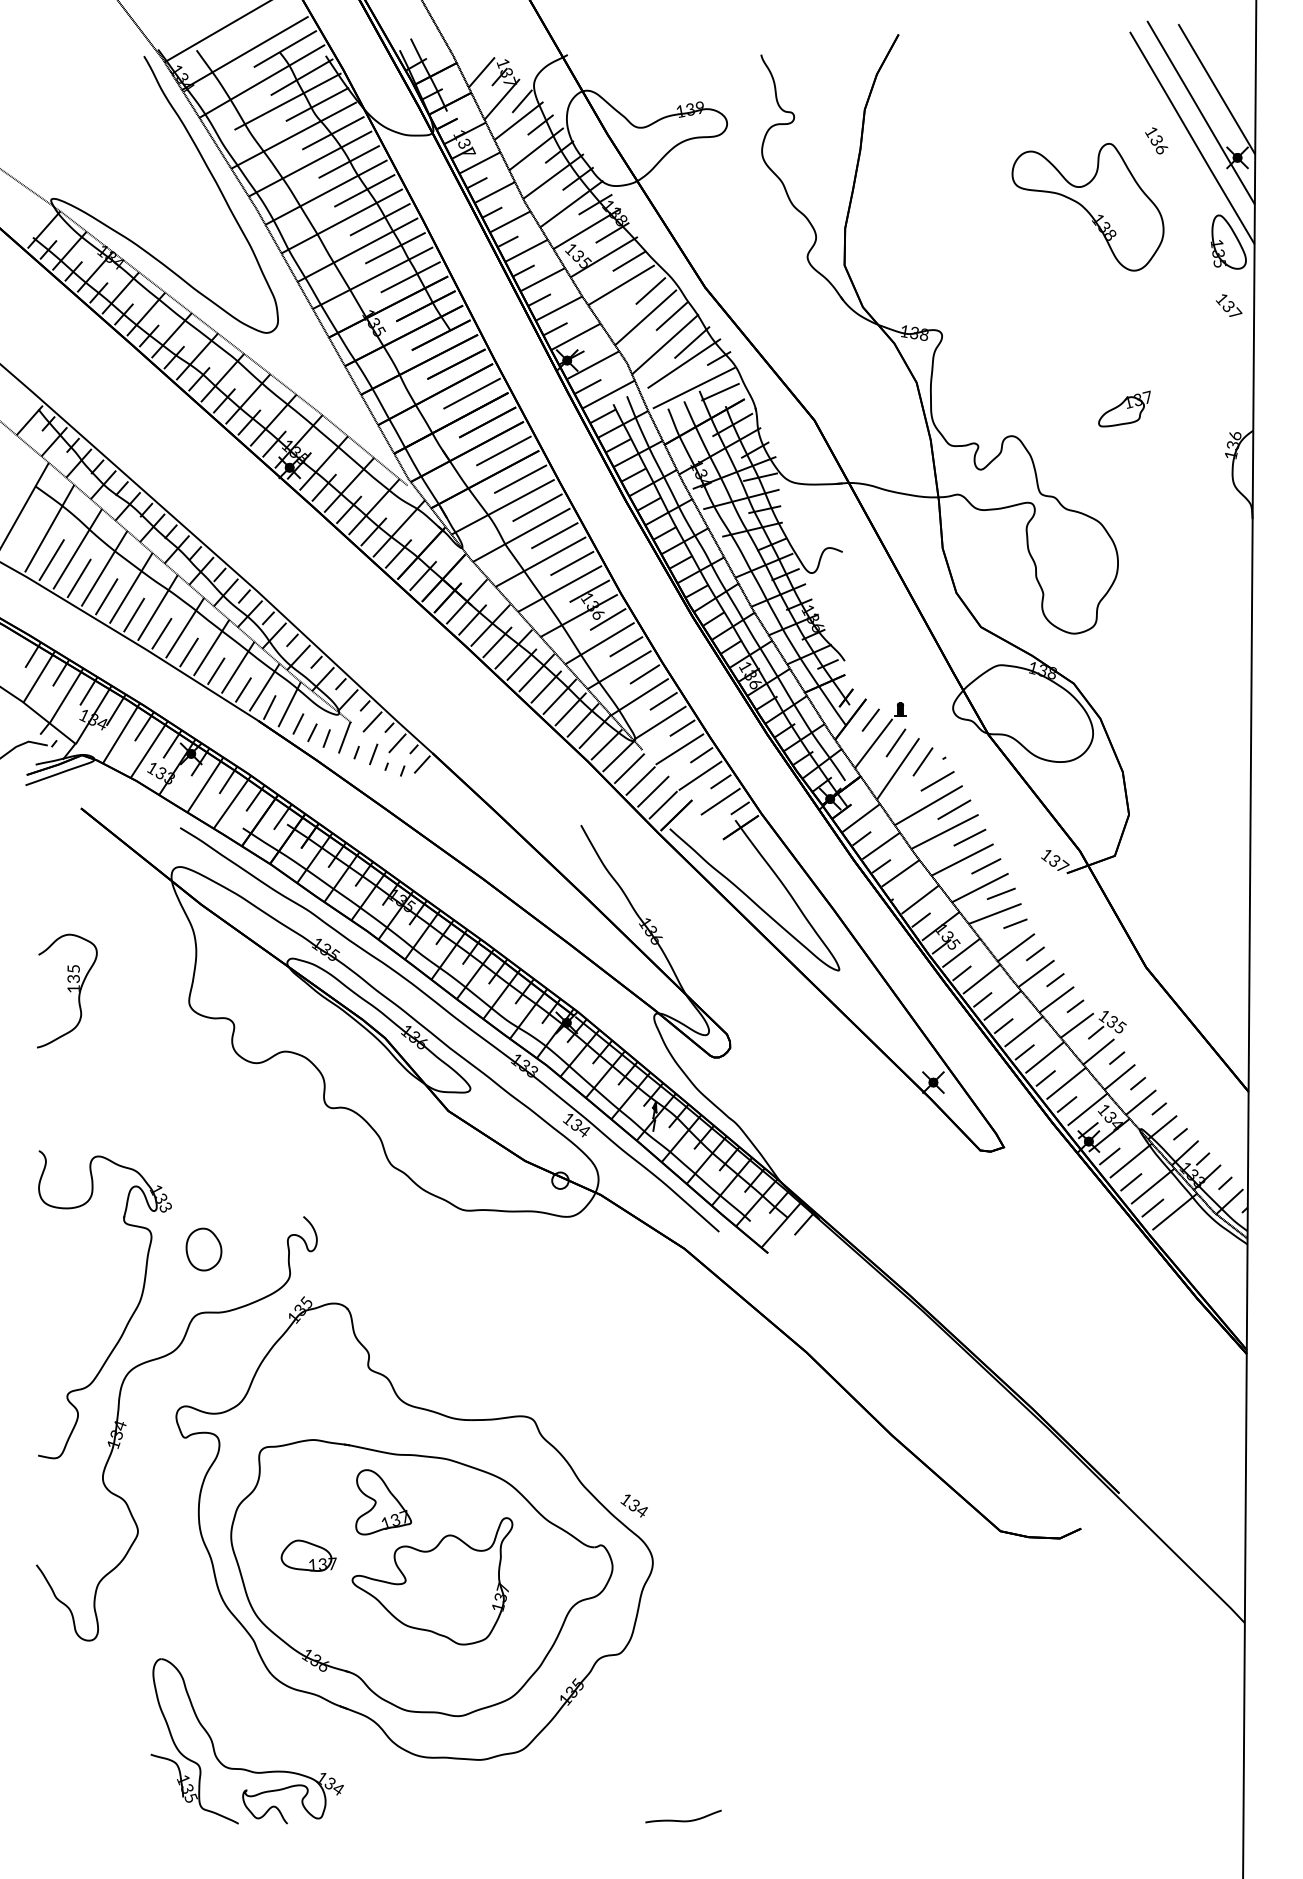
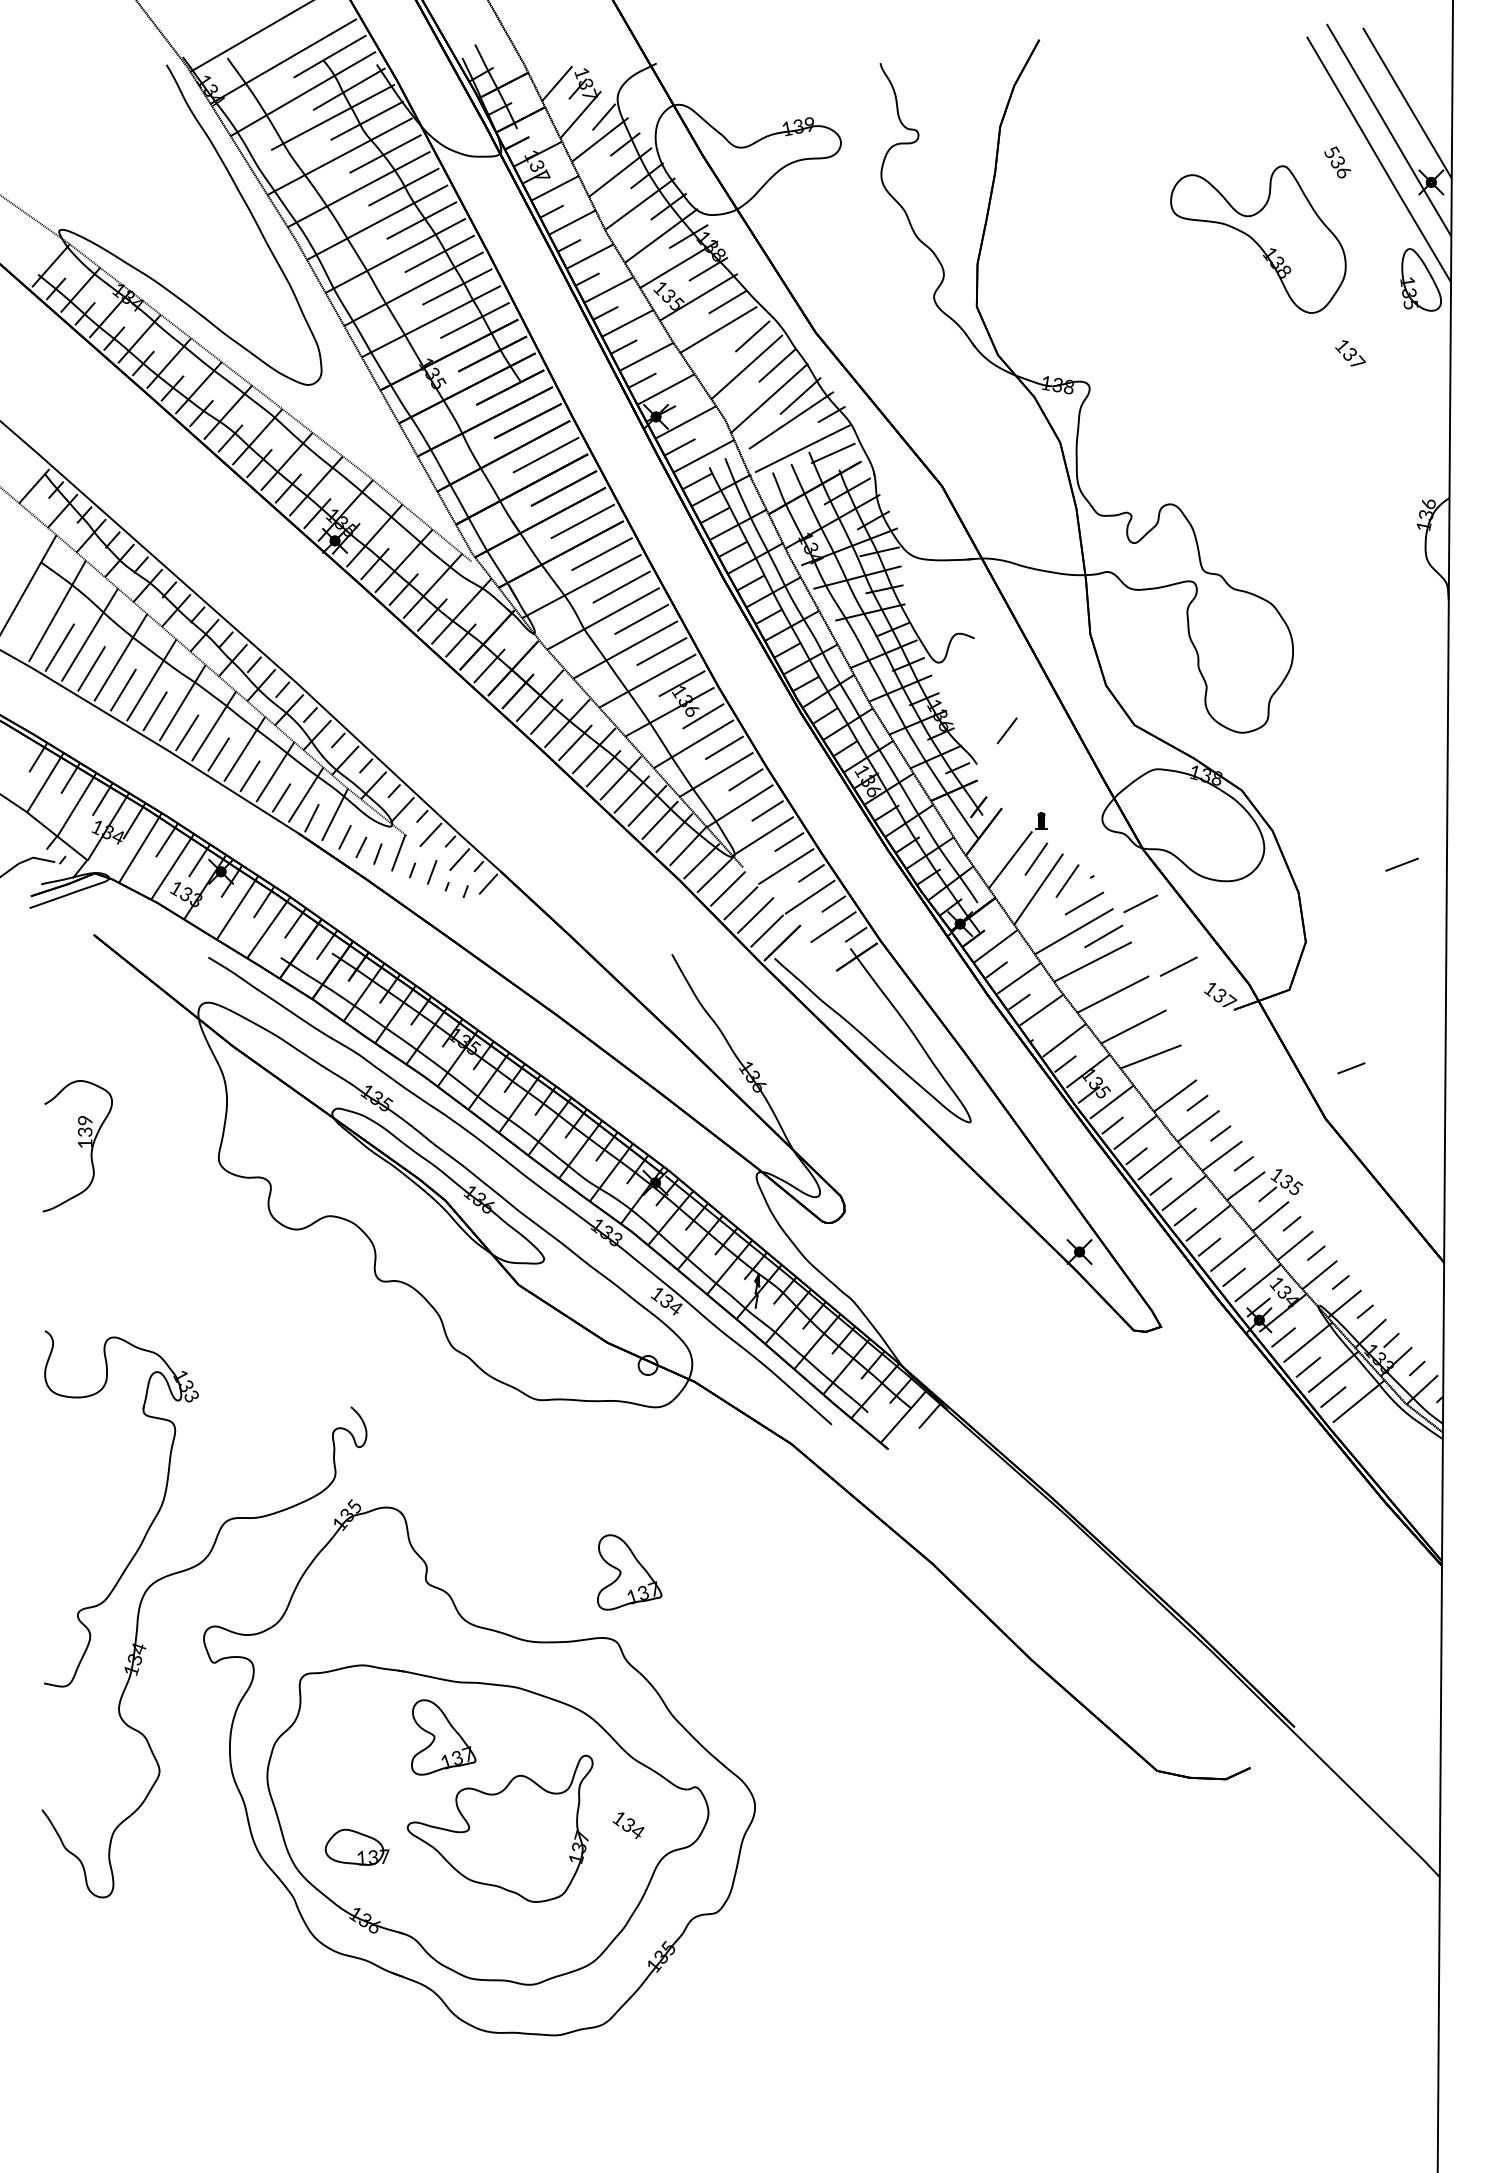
text: (1151, 131) -> (1331, 152), 136 -> 536
text: (1229, 305) -> (1350, 353), moved
part: (1124, 408) -> (1300, 472), removed
line: (870, 719) -> (1006, 730), moved
line: (969, 837) -> (1178, 966), moved
line: (986, 866) -> (1140, 903), moved
line: (1000, 893) -> (1401, 864), moved
line: (1015, 923) -> (1351, 1068), moved
text: (73, 968) -> (85, 1120), 135 -> 139
part: (203, 1249) -> (235, 1445), removed
part: (544, 1359) -> (629, 1572), added
text: (634, 1505) -> (628, 1825), moved
part: (308, 1555) -> (356, 1846), moved
part: (244, 1768) -> (282, 2045), removed
curve: (683, 1820) -> (790, 2105), removed

